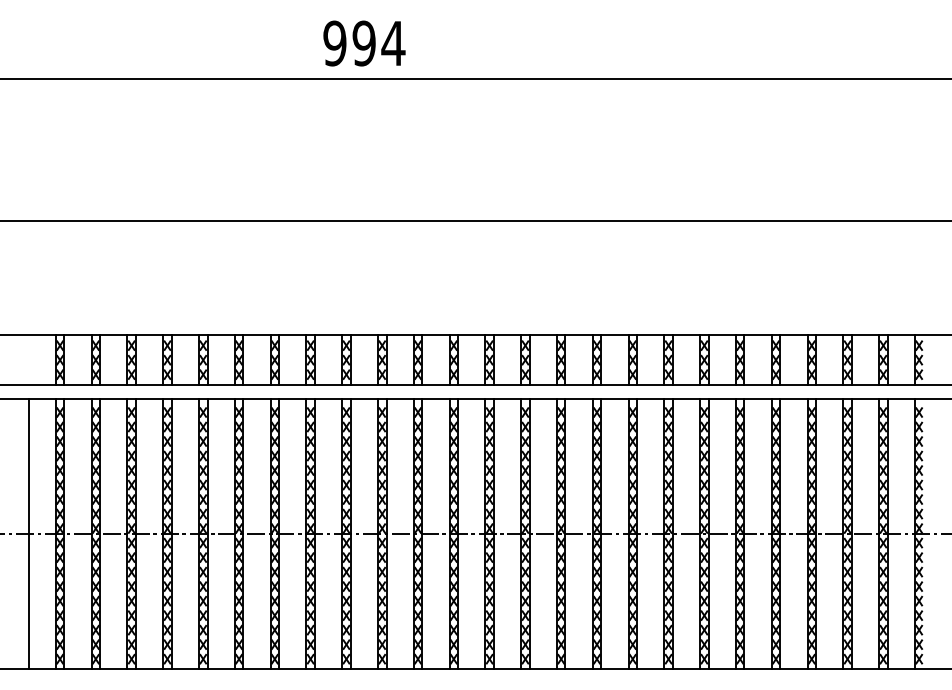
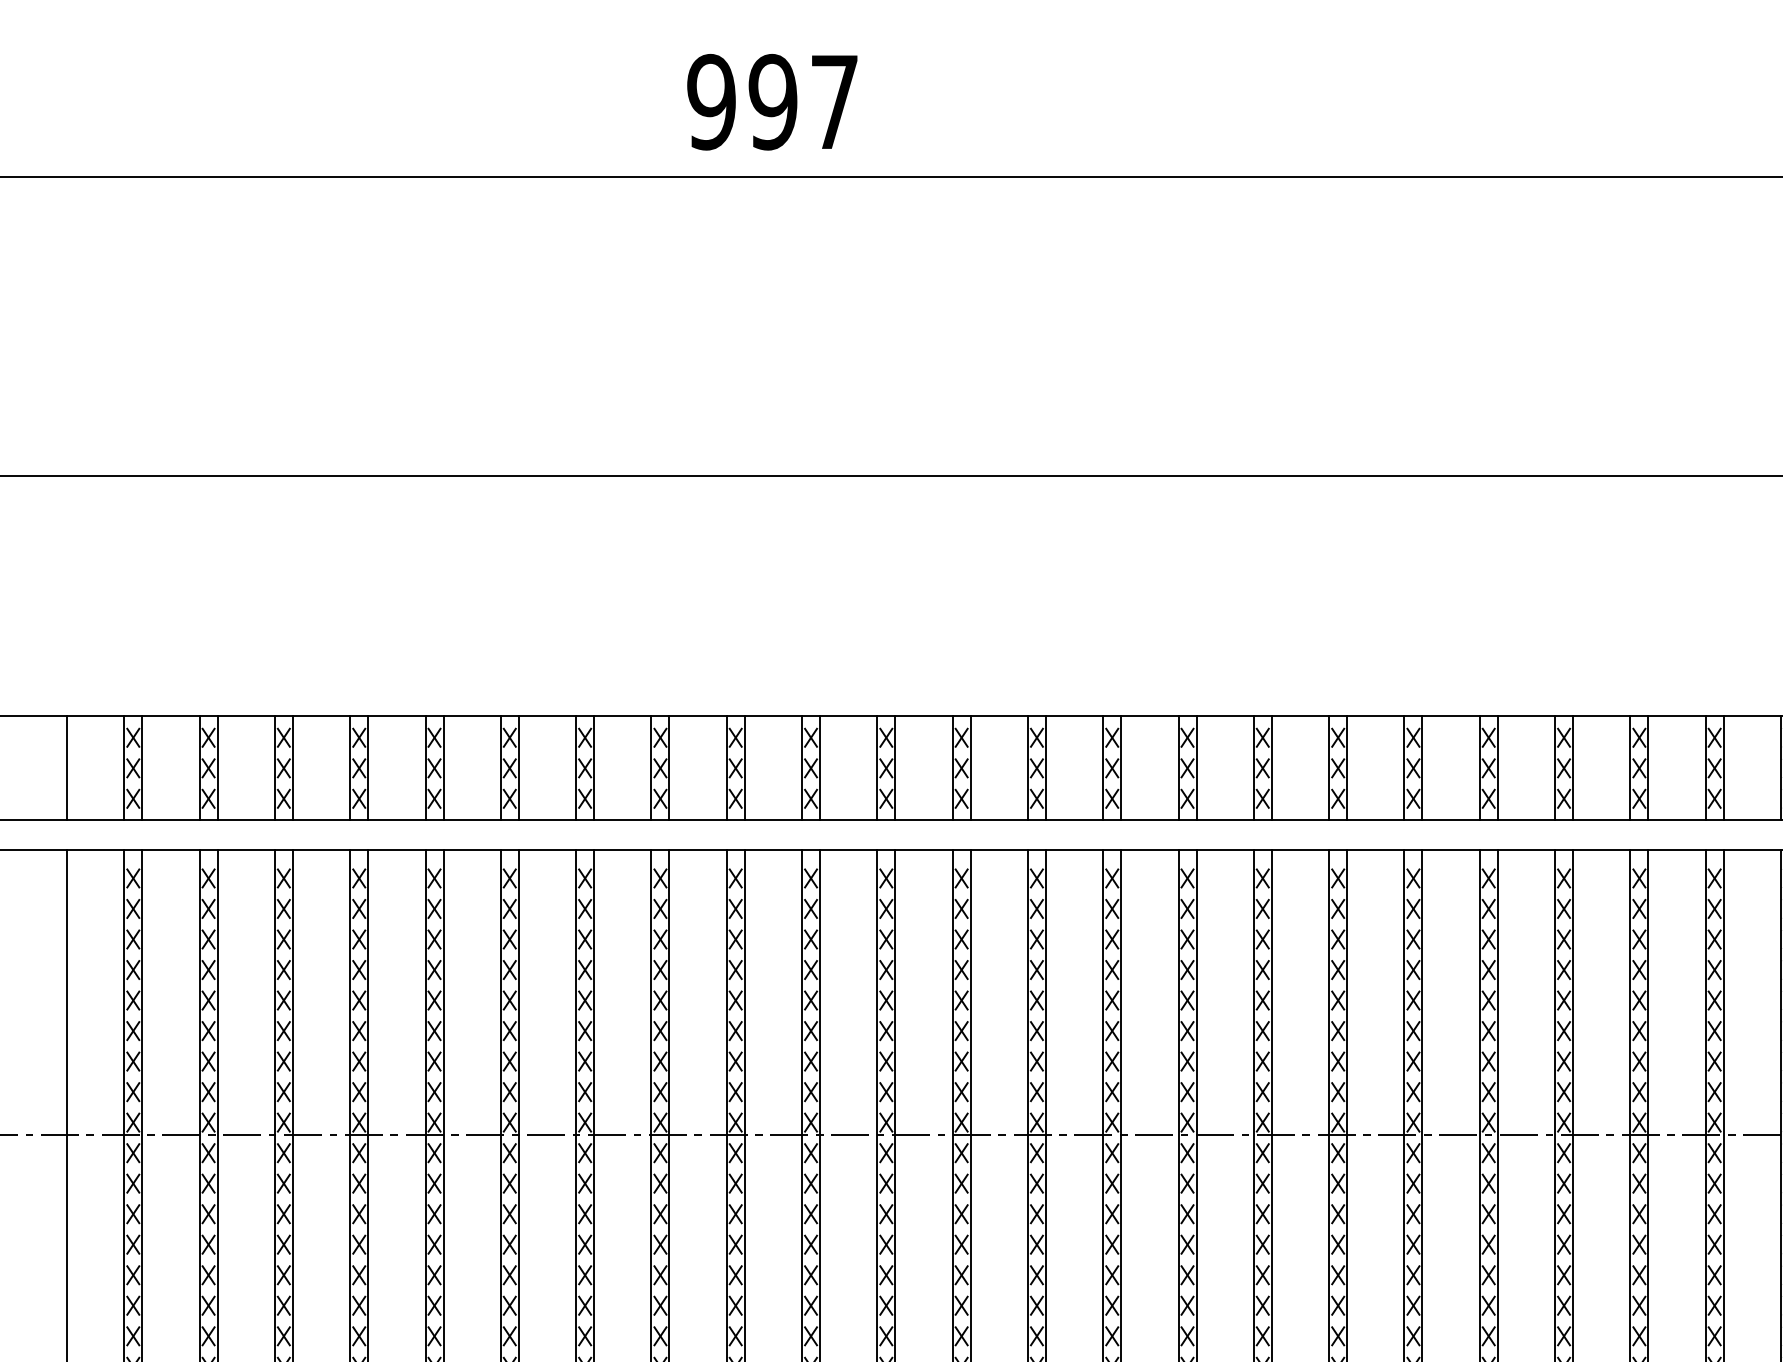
text: (393, 43) -> (834, 102), 994 -> 997
line: (28, 359) -> (66, 766), added

